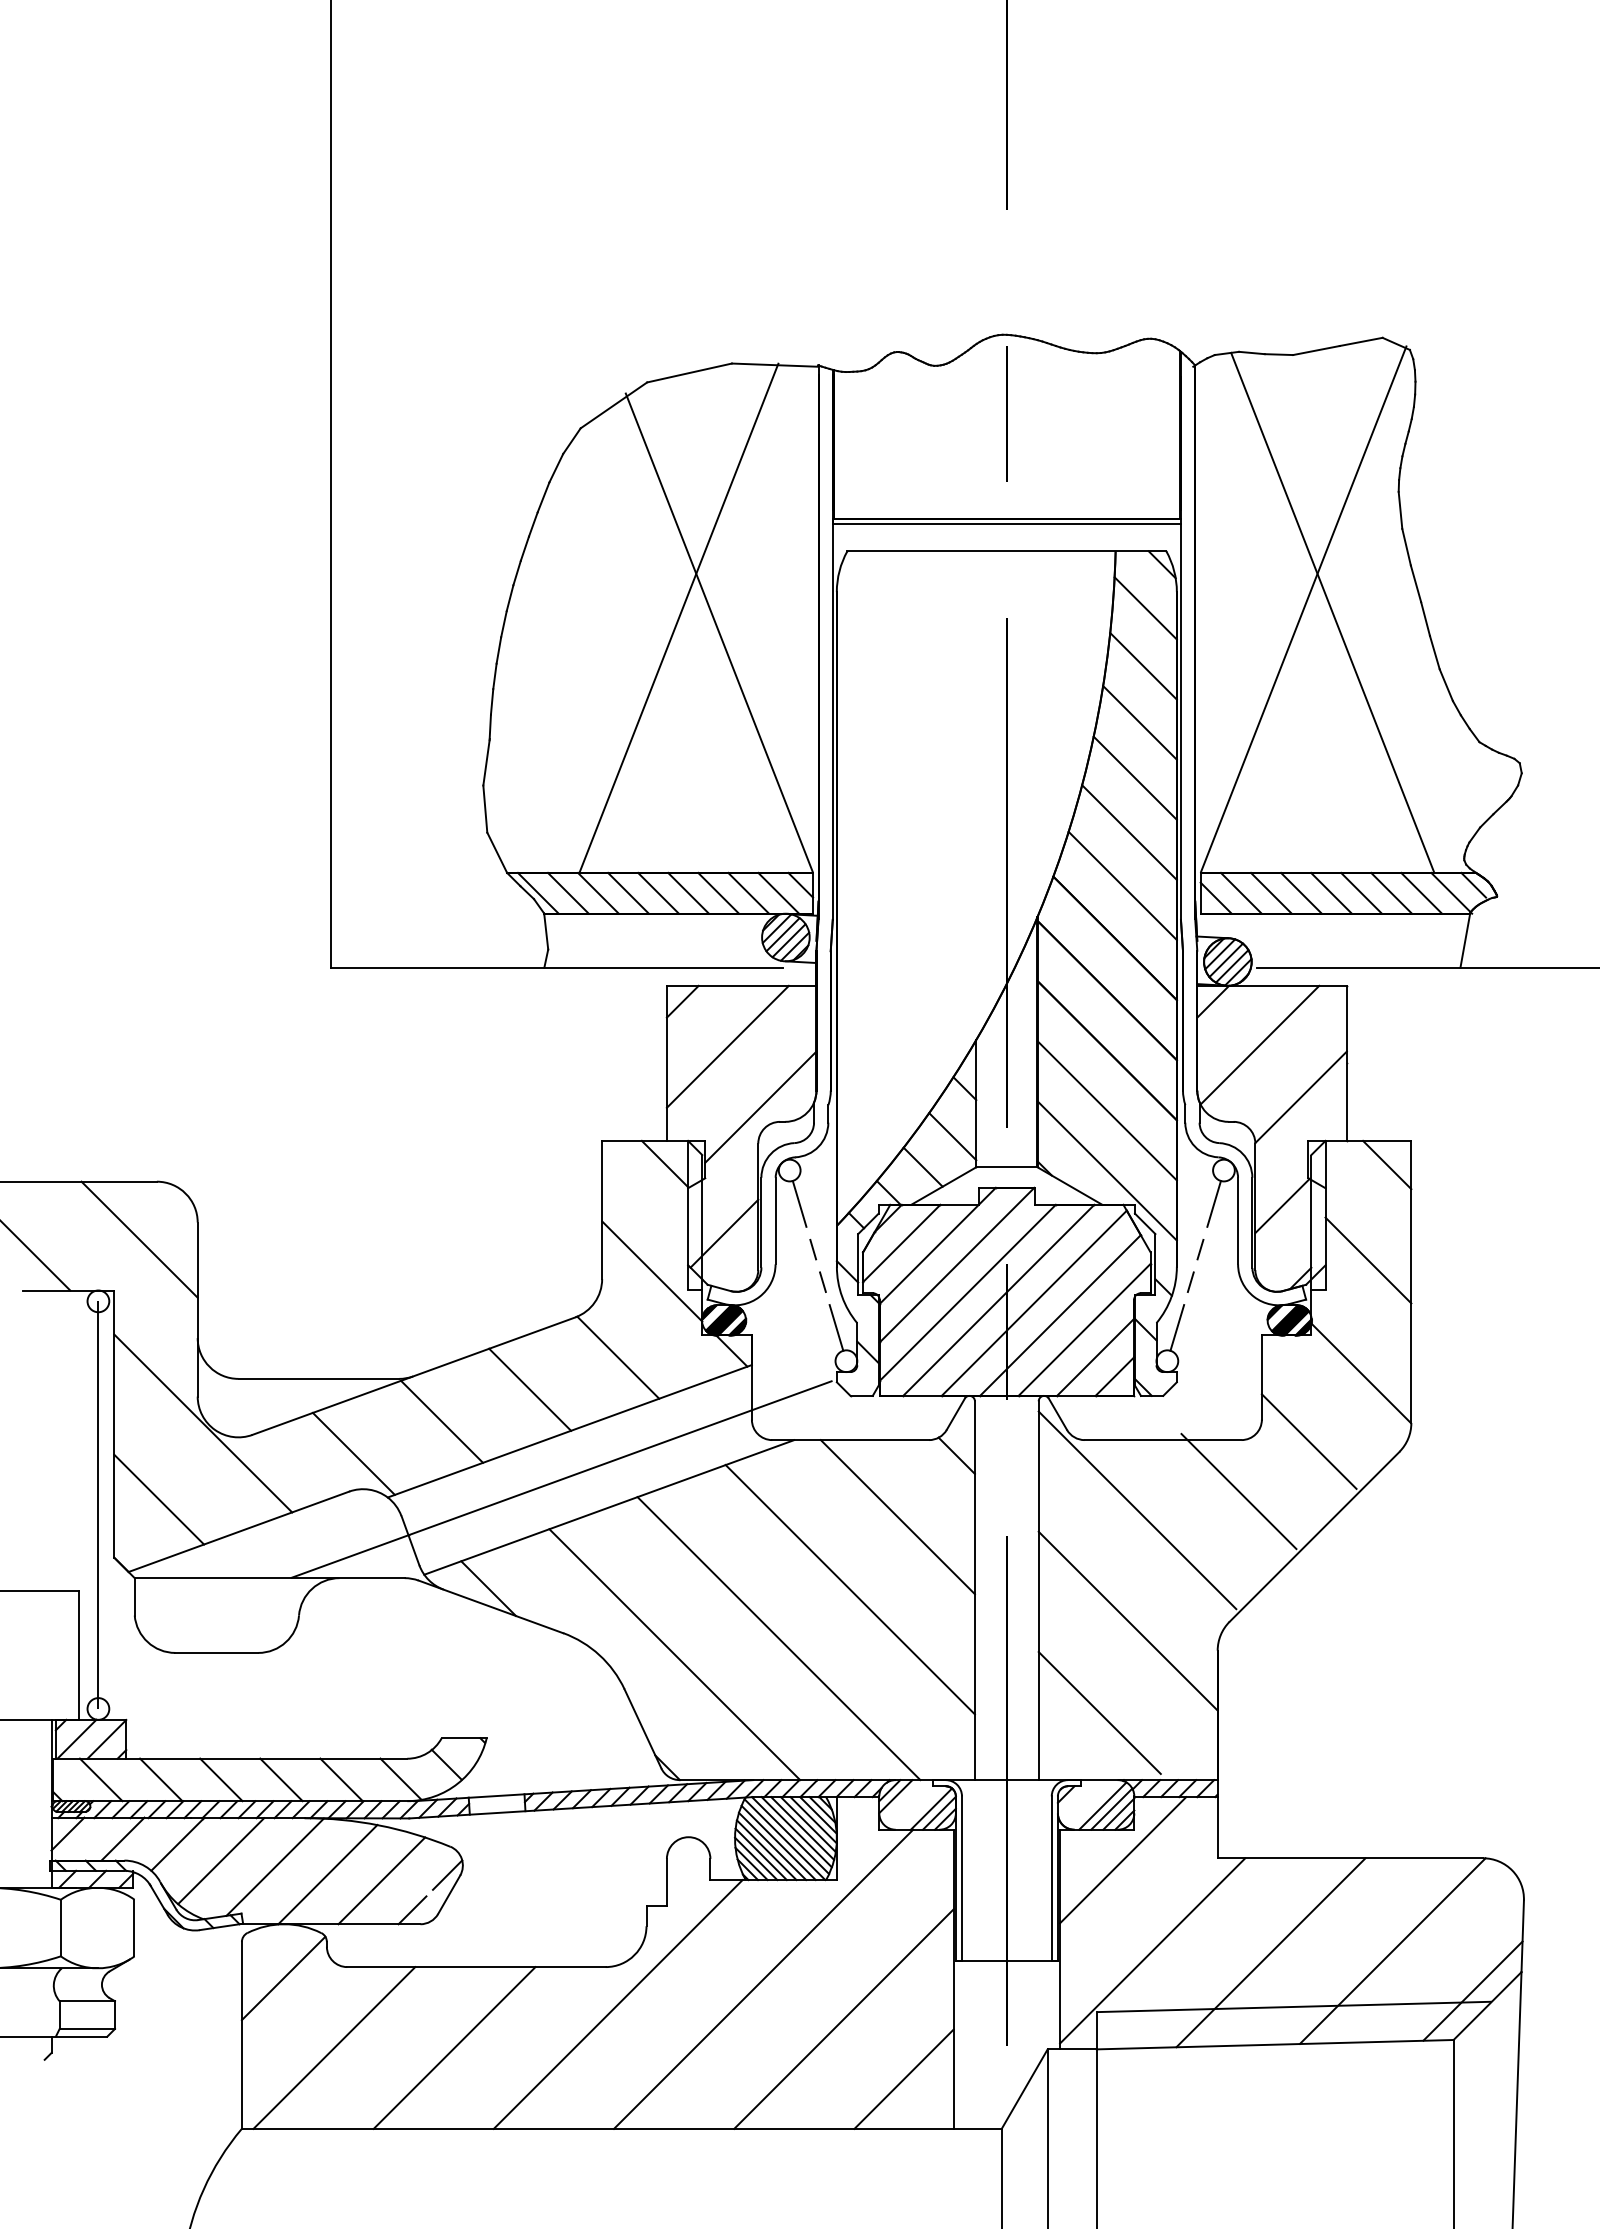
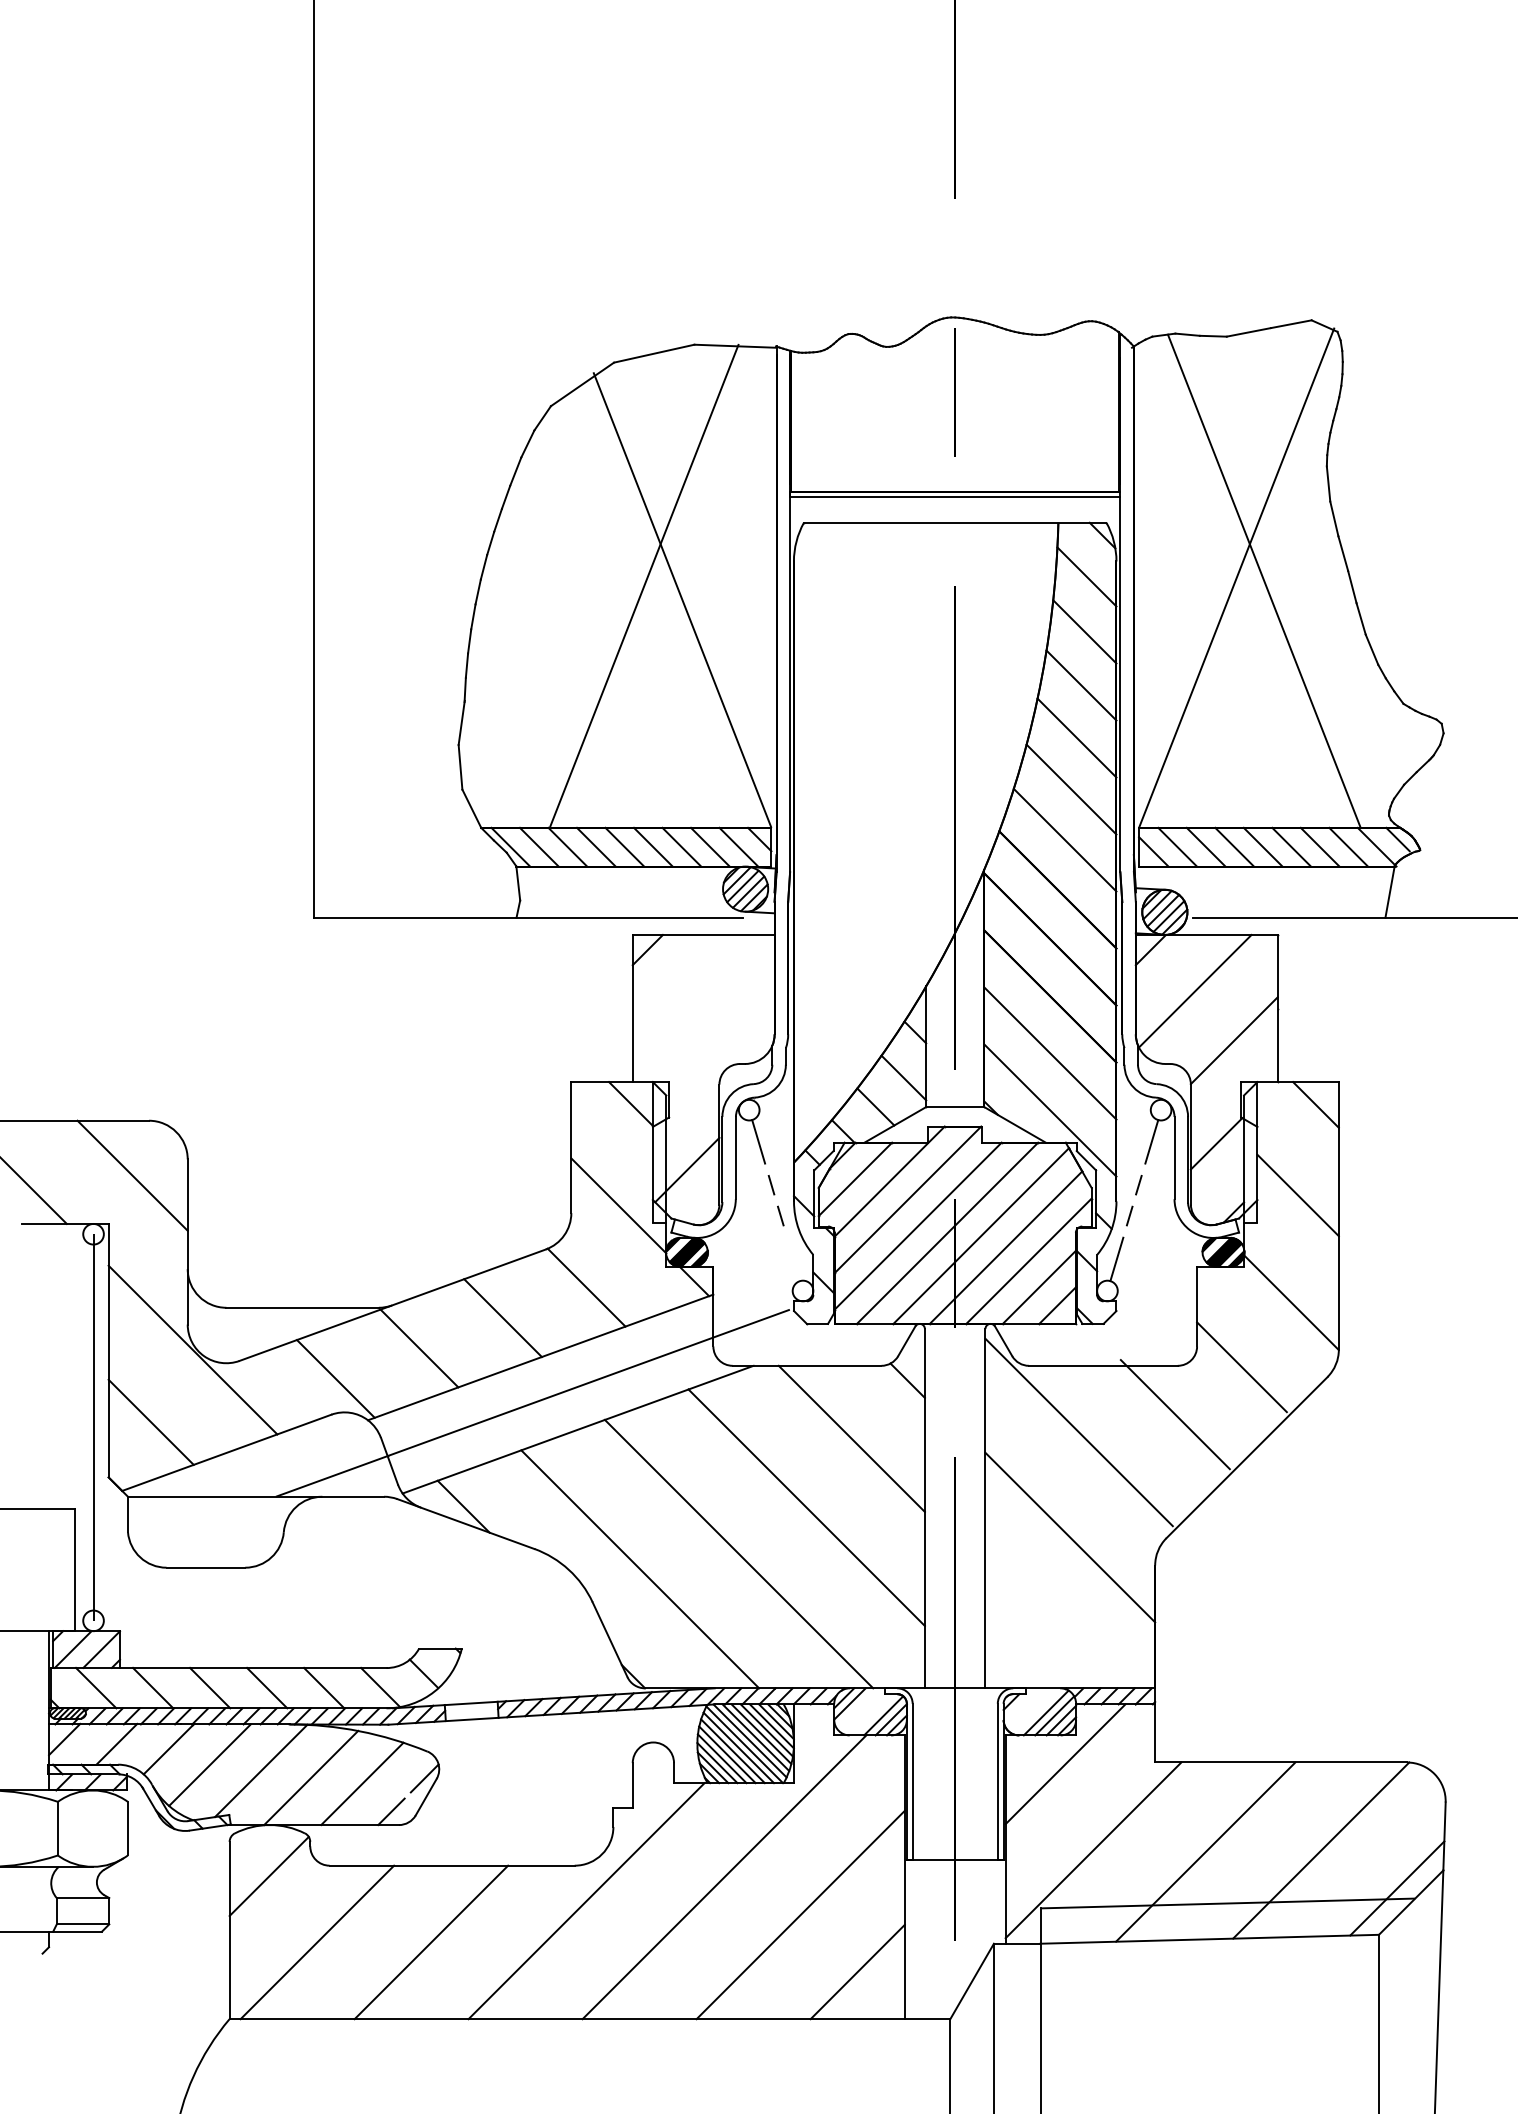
line: (727, 1046) -> (690, 992), removed
line: (760, 1106) -> (721, 1049), removed
line: (836, 1327) -> (793, 1259), removed
line: (1099, 1712) -> (1043, 1624), removed

